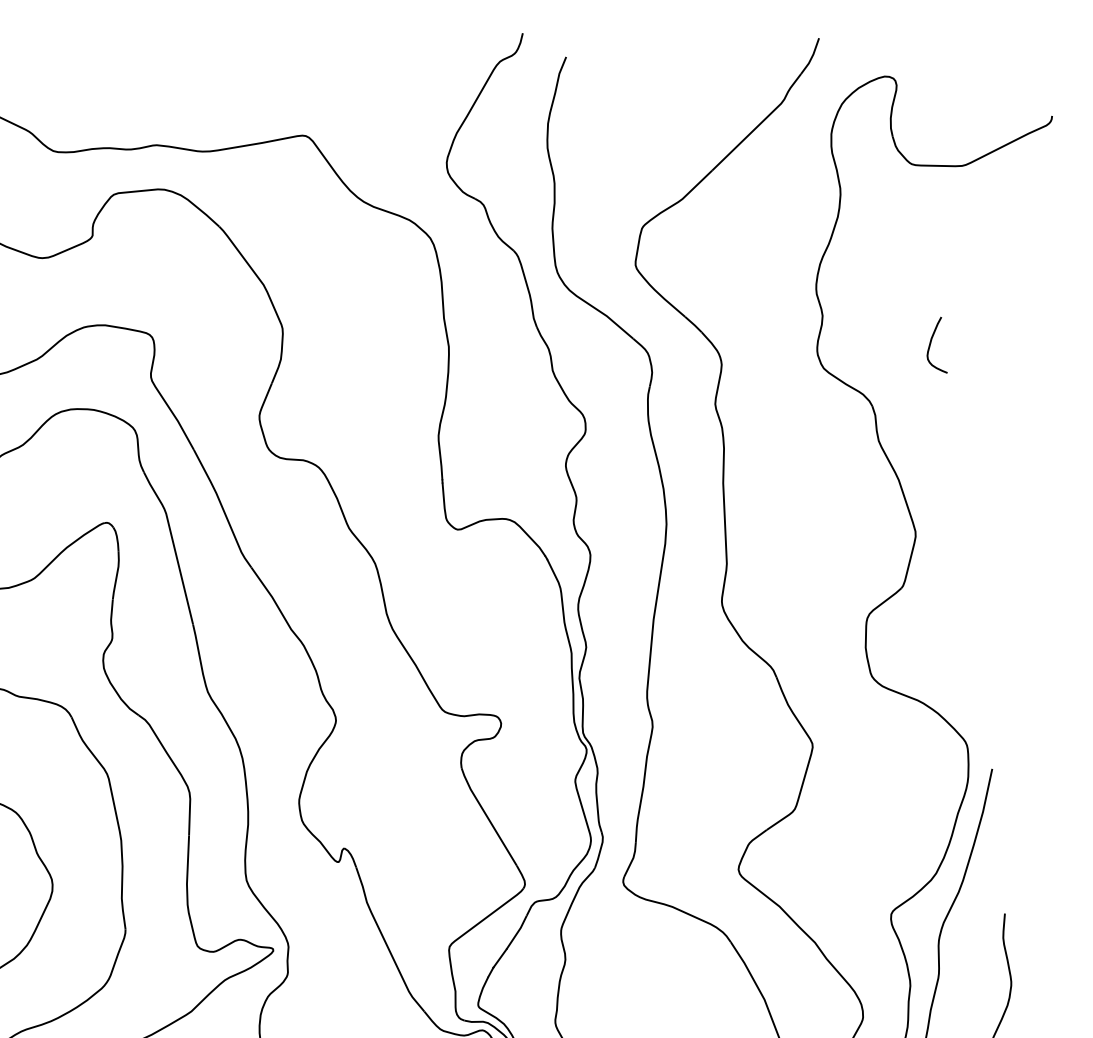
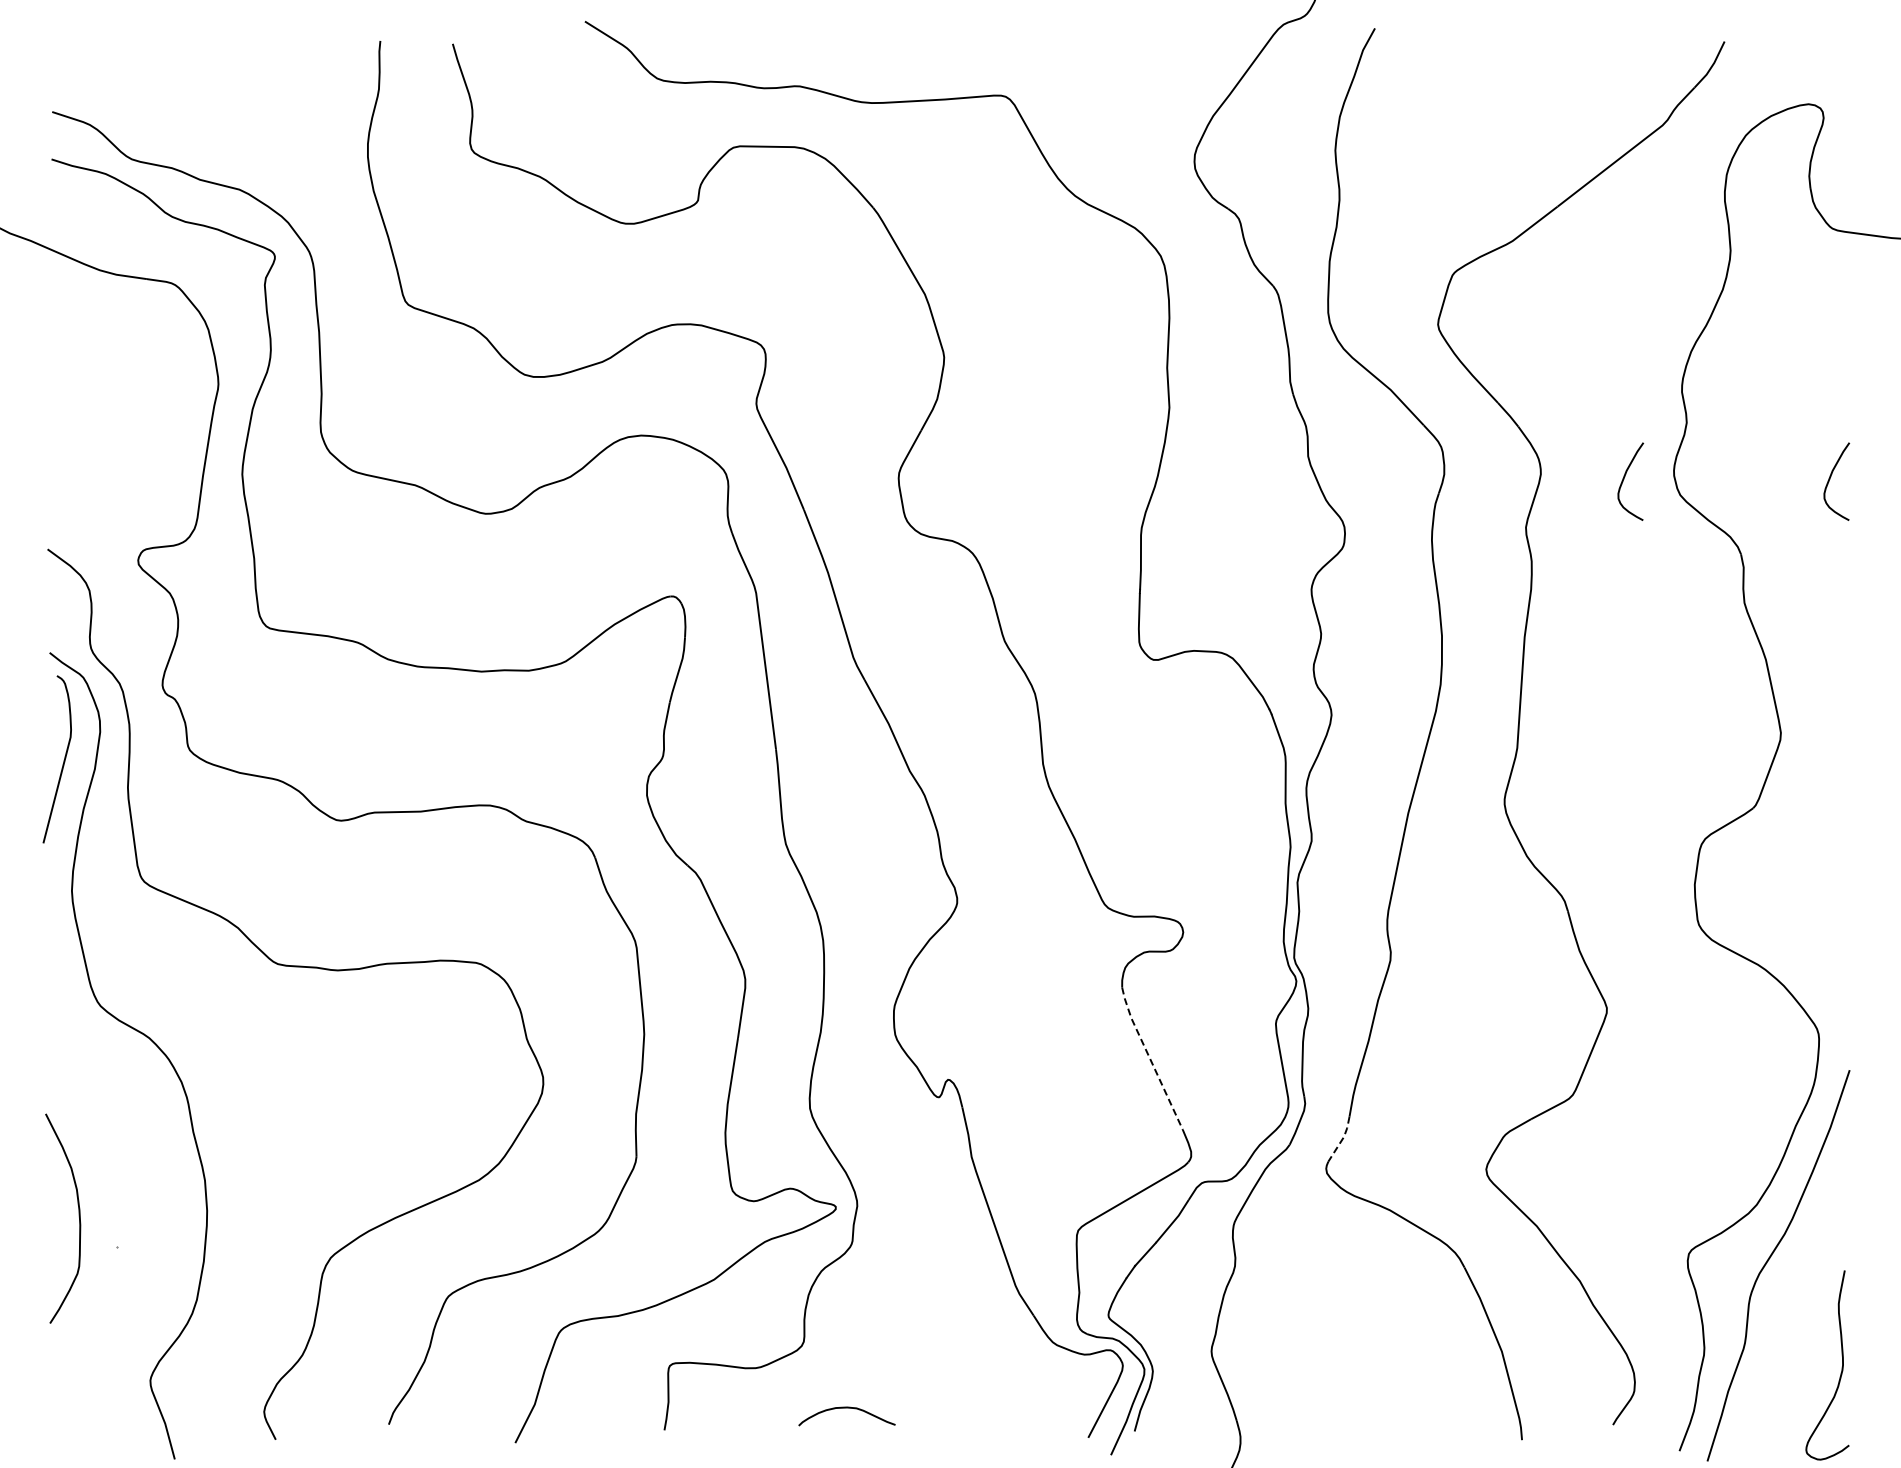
curve: (782, 361) -> (1624, 479), added
line: (487, 817) -> (1149, 1058), solid -> dashed
line: (632, 859) -> (1342, 1139), solid -> dashed

